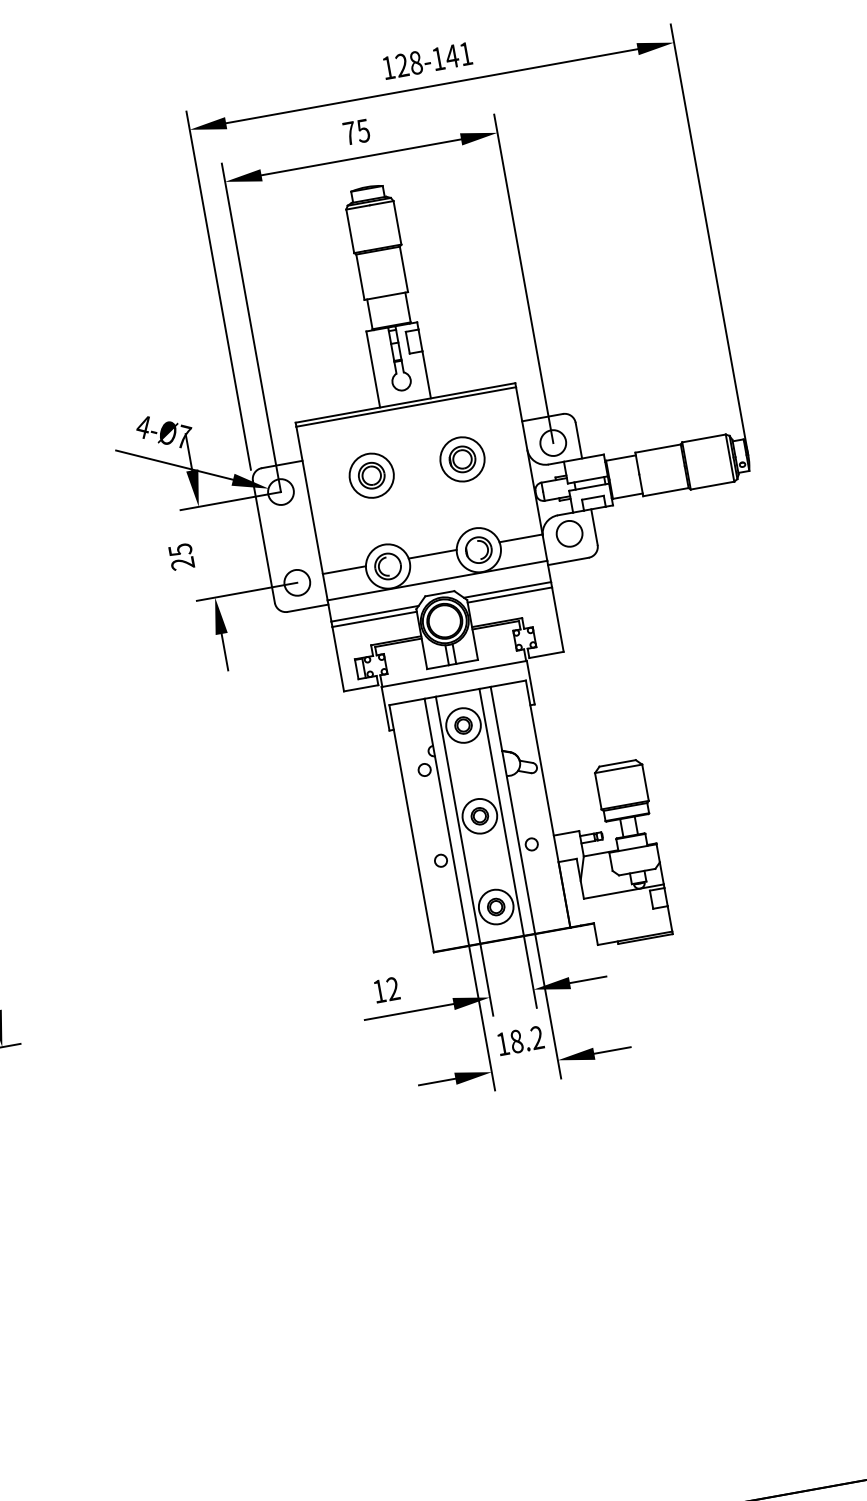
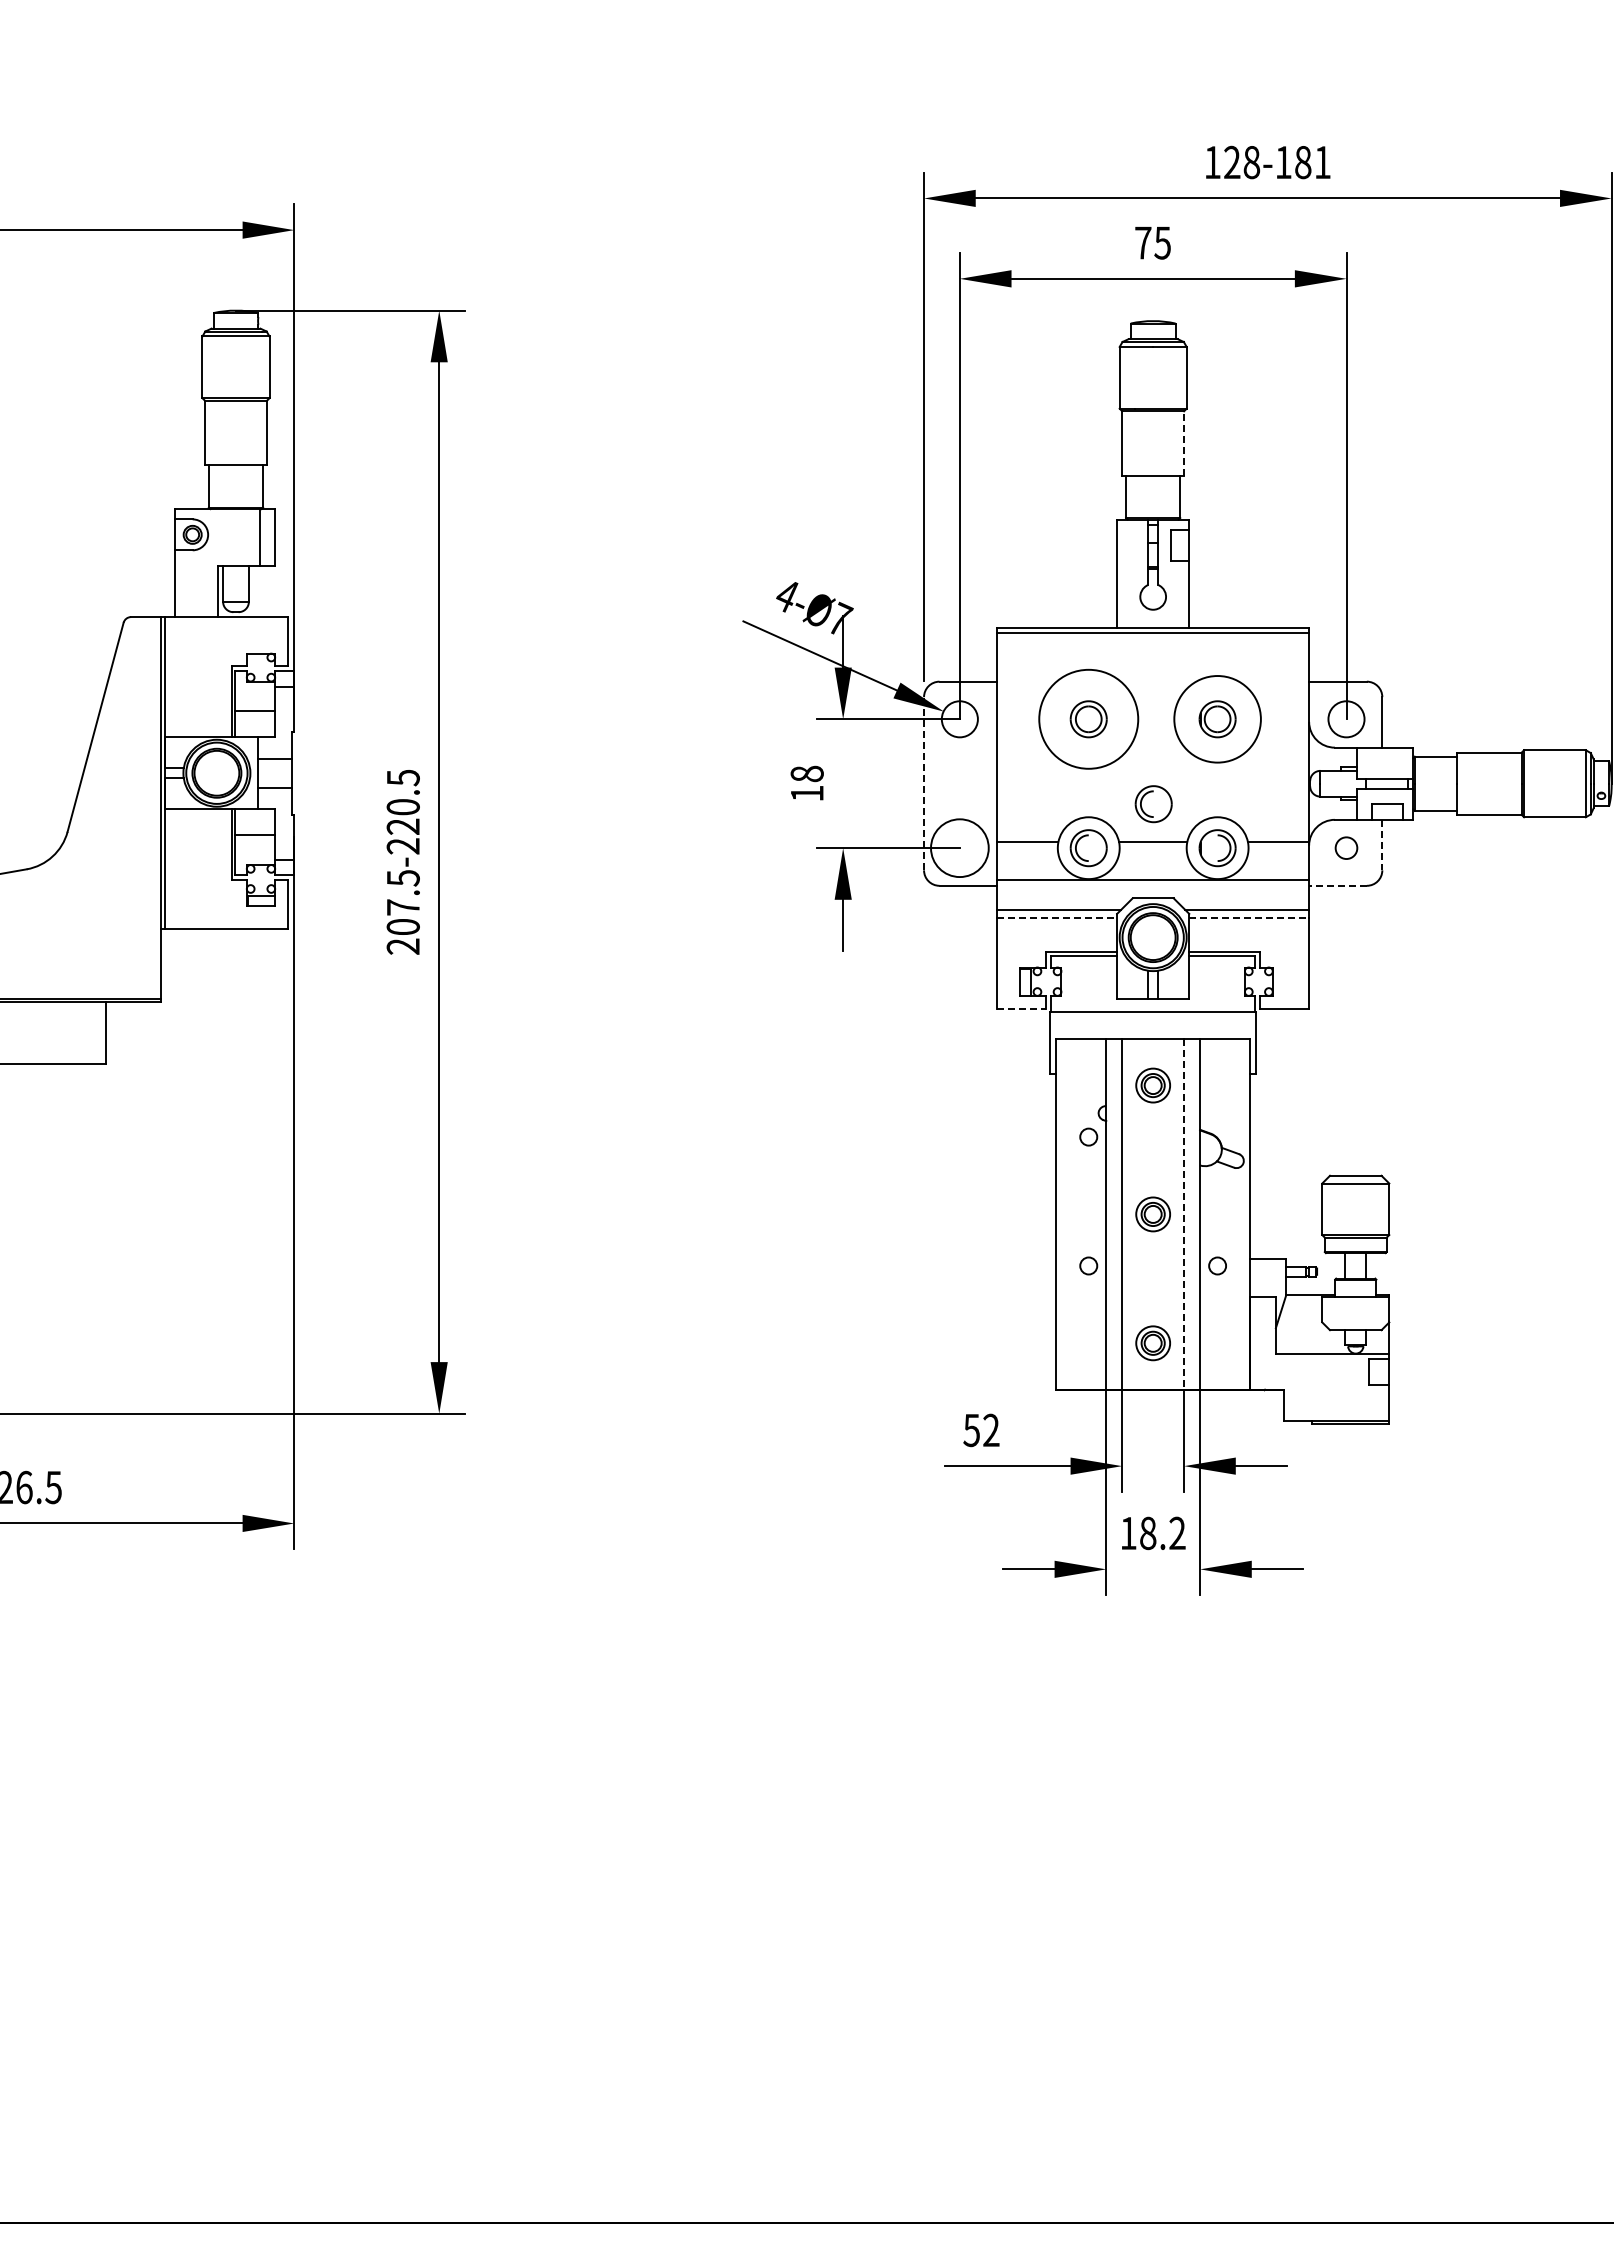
text: (451, 56) -> (1302, 162), 128-141 -> 128-181
line: (404, 269) -> (1184, 443), solid -> dashed
circle: (462, 459) -> (1217, 719), size x1.4
circle: (371, 475) -> (1088, 719), size x1.6
part: (428, 527) -> (1153, 804), added
line: (594, 527) -> (1382, 845), solid -> dashed
circle: (569, 534) -> (1346, 848), size x0.6
line: (264, 541) -> (924, 783), solid -> dashed
text: (181, 556) -> (806, 783), 25 -> 18
line: (568, 561) -> (1337, 885), solid -> dashed
circle: (297, 583) -> (959, 848), size x1.6
line: (510, 594) -> (1249, 917), solid -> dashed
line: (374, 619) -> (1057, 917), solid -> dashed
line: (361, 688) -> (1022, 1009), solid -> dashed
circle: (463, 725) -> (1152, 1085), size x0.7
line: (501, 812) -> (1184, 1214), solid -> dashed
circle: (479, 816) -> (1152, 1214), size x0.7
circle: (495, 907) -> (1152, 1343), size x0.7
text: (379, 991) -> (971, 1430), 12 -> 52

